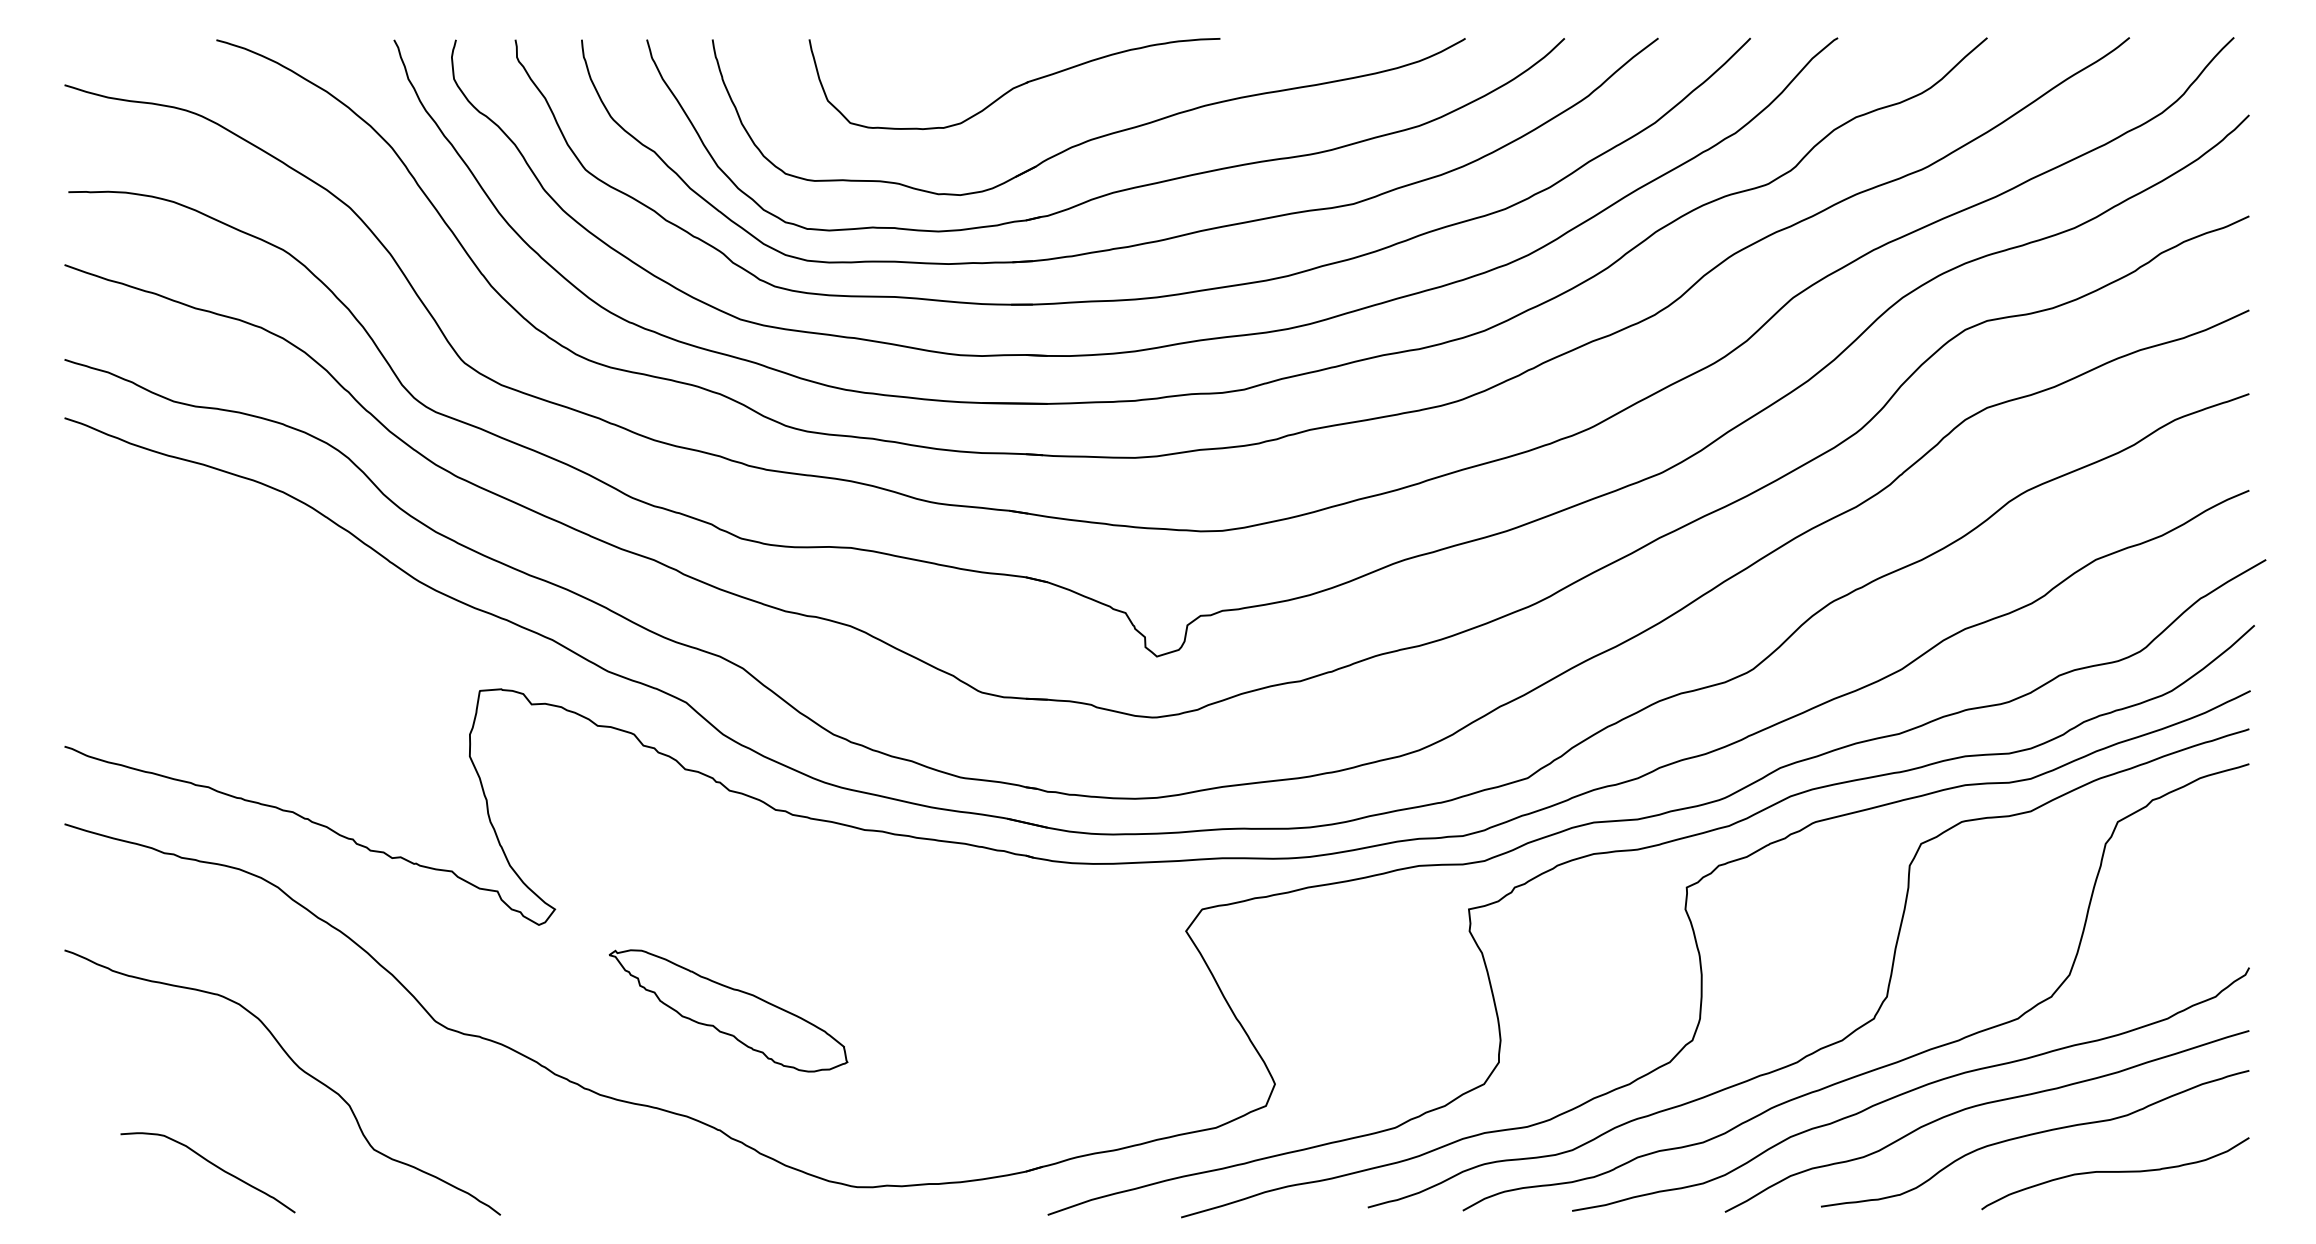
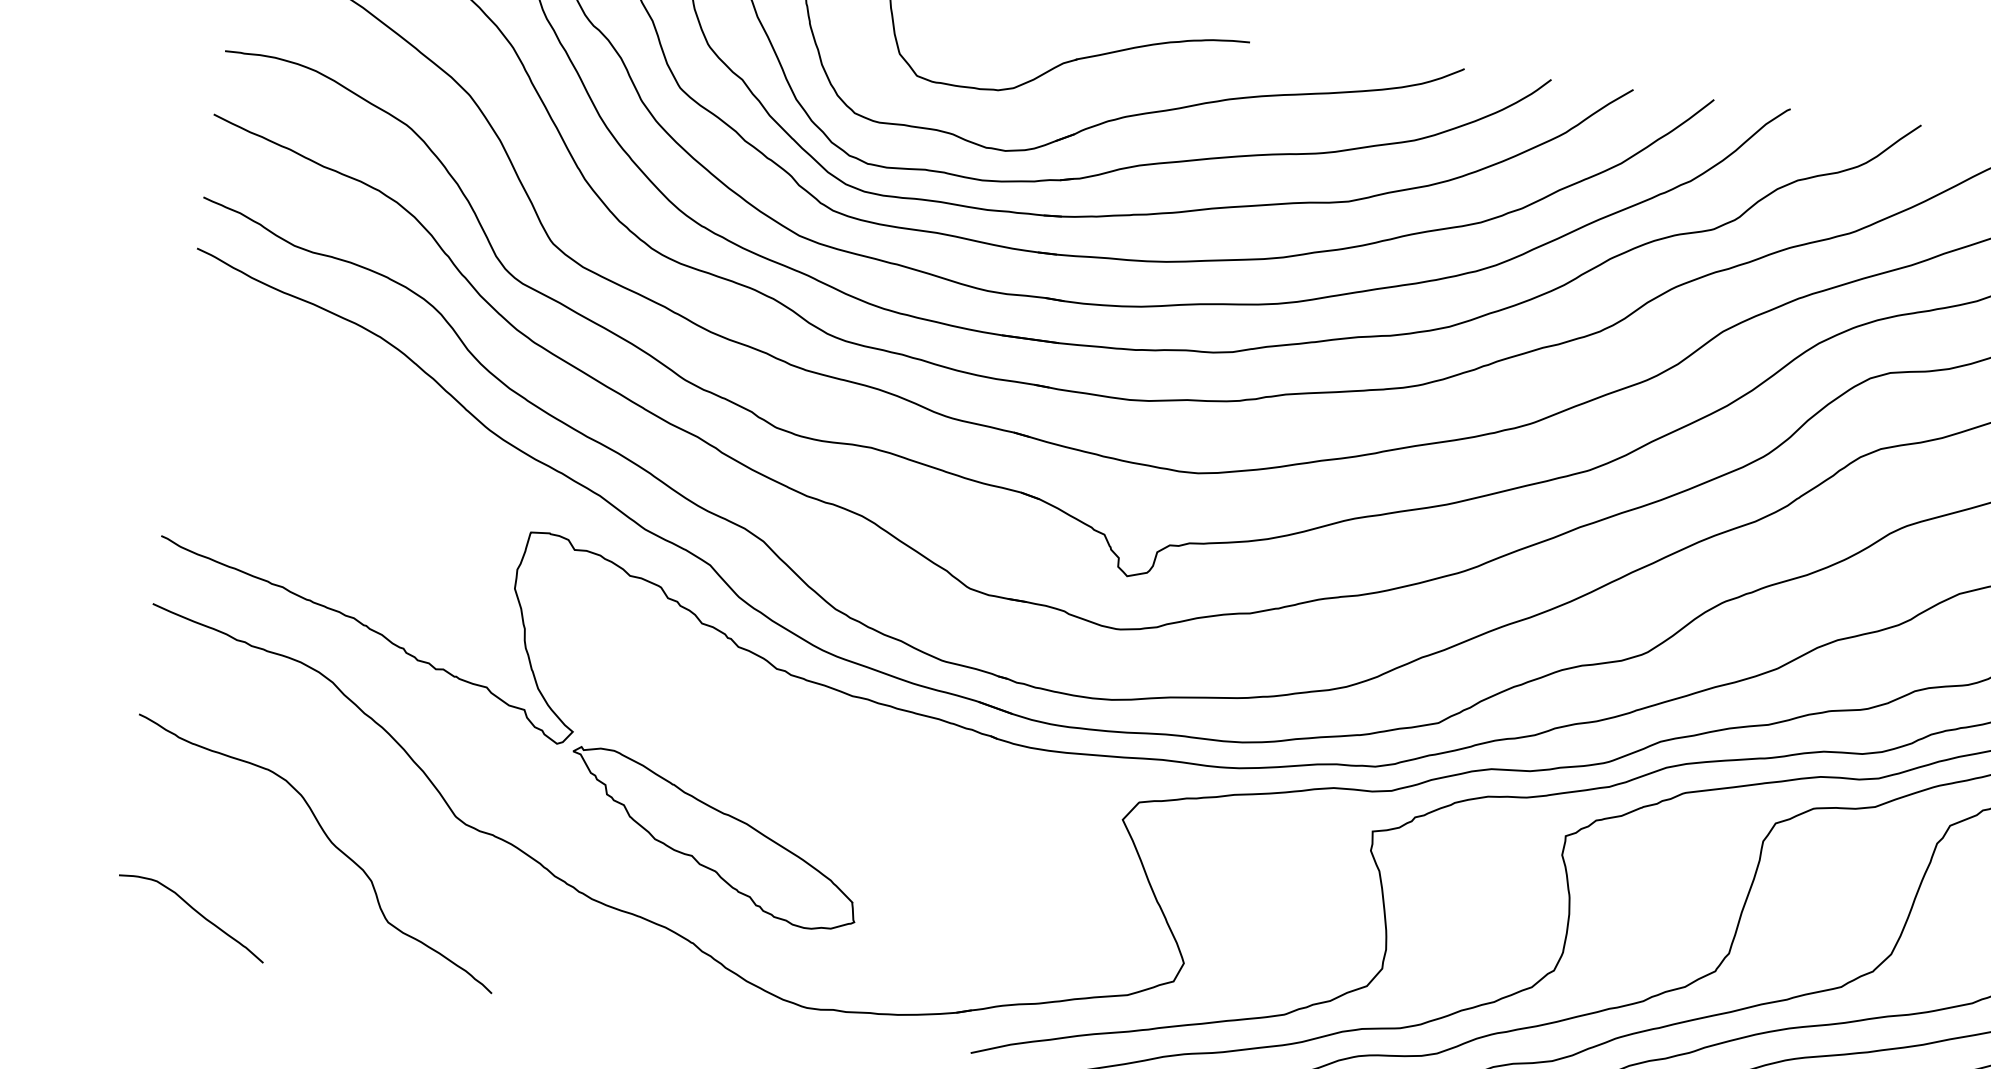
part: (728, 1010) -> (713, 839), size x1.43
curve: (211, 1164) -> (195, 911), moved

